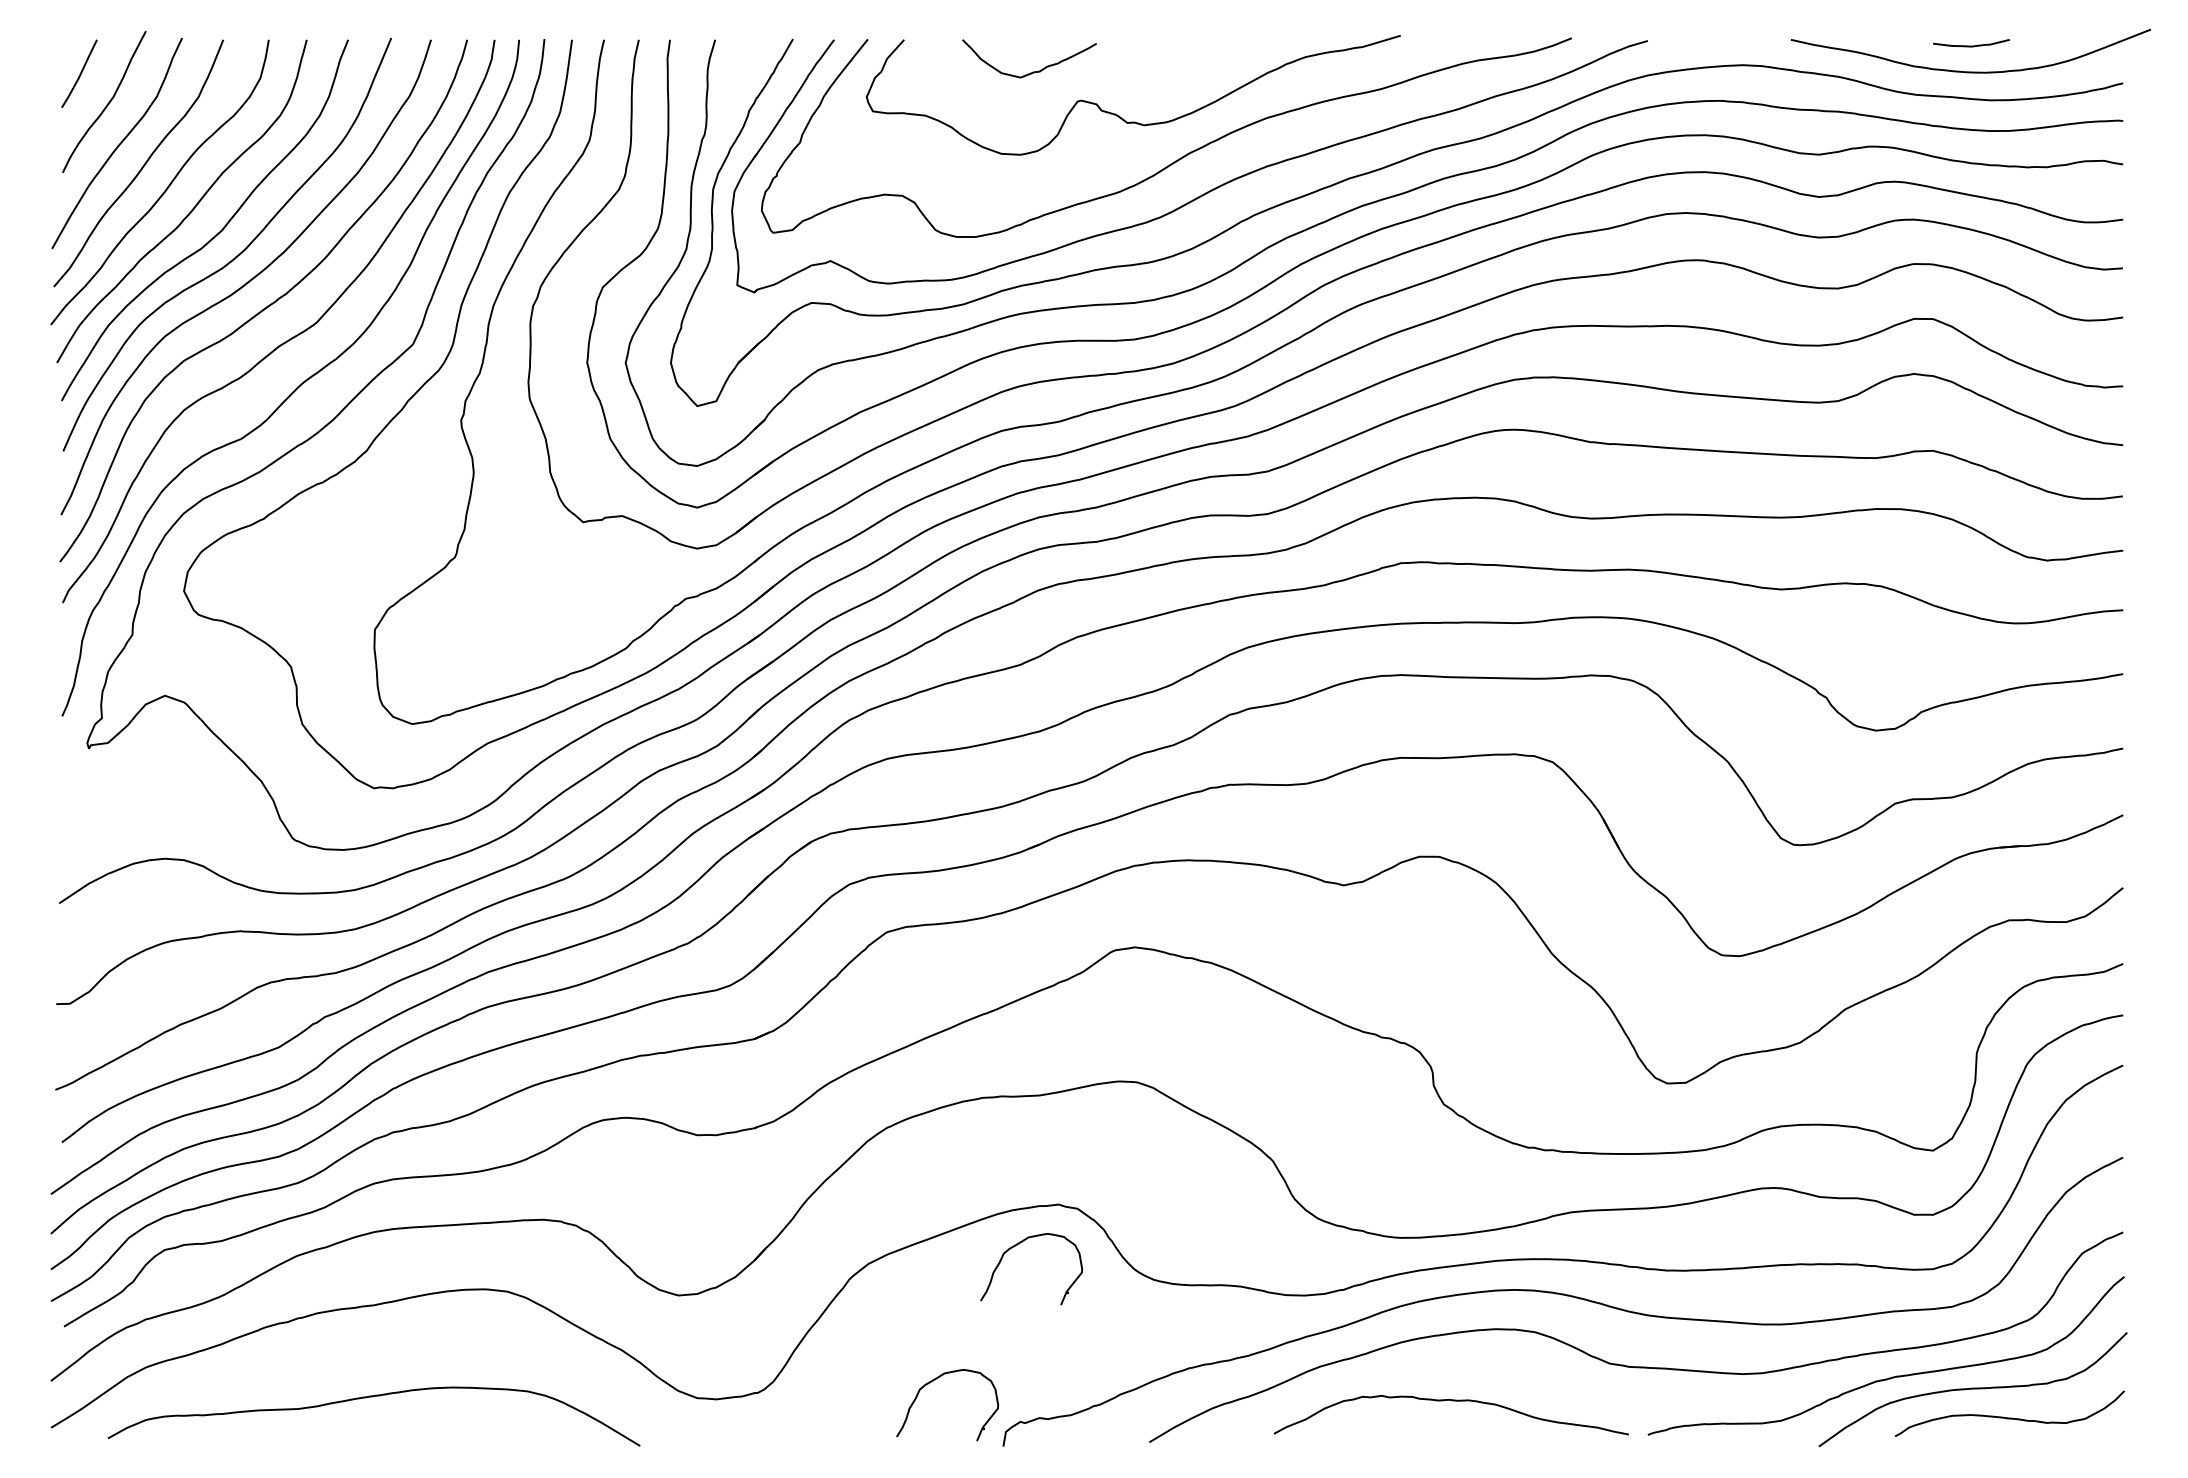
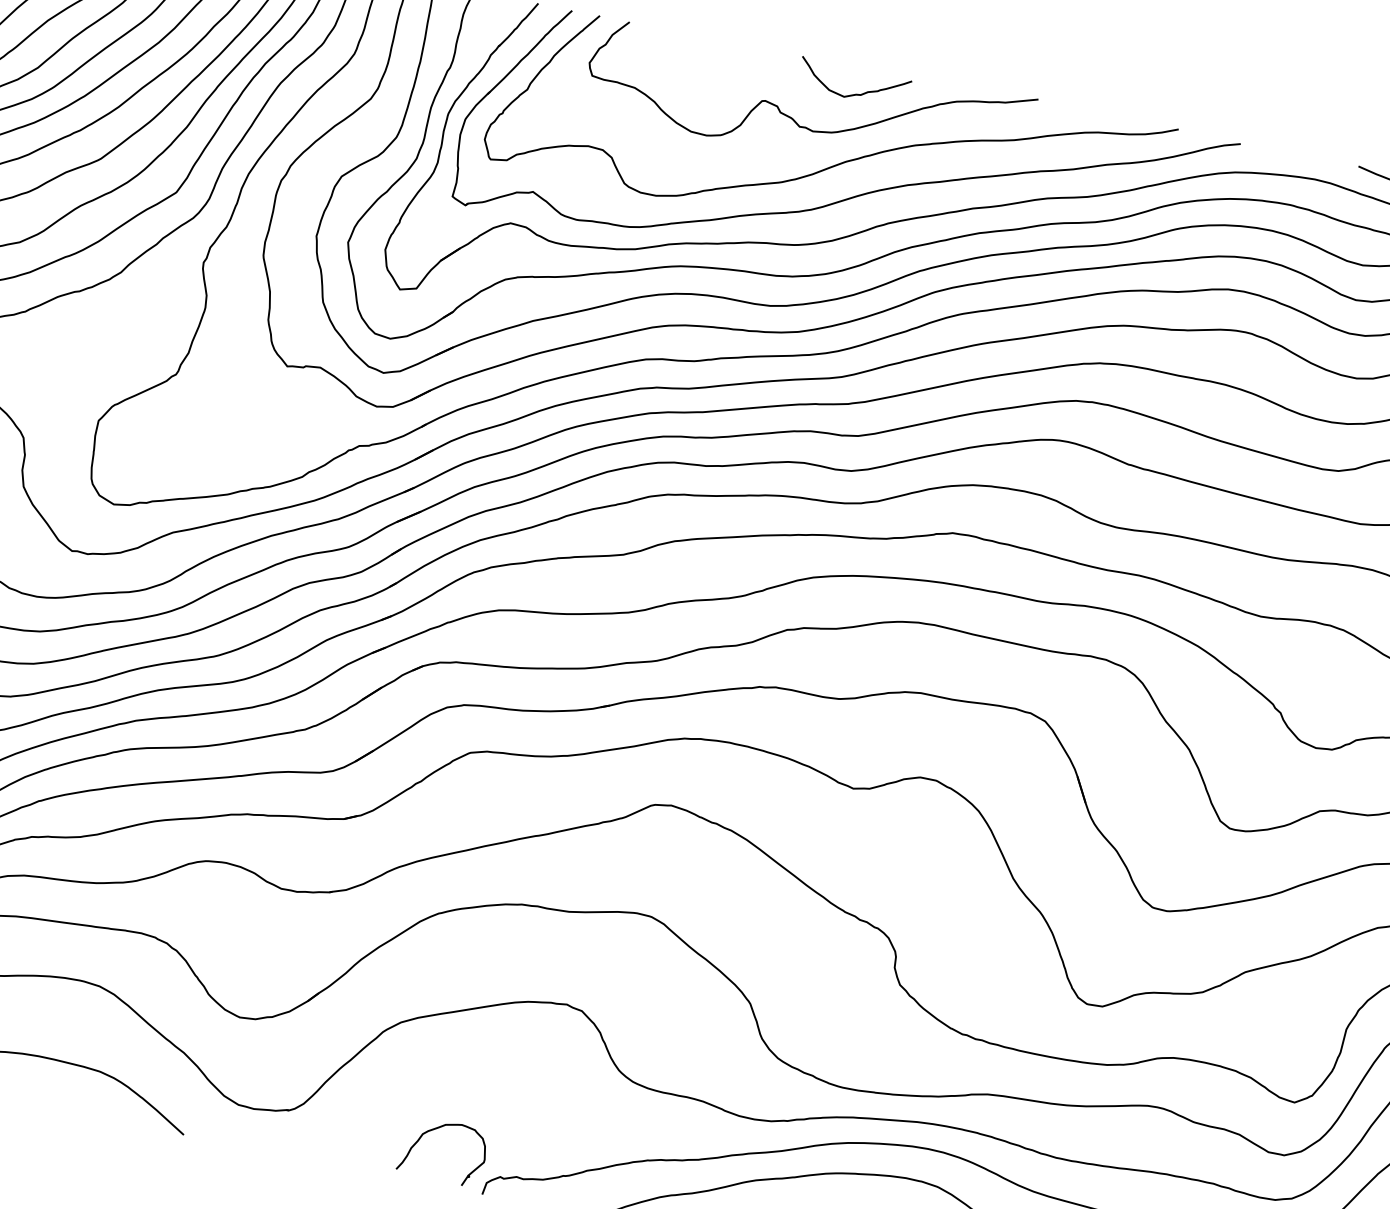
curve: (1033, 71) -> (855, 93), moved
curve: (1019, 1244) -> (528, 1031), removed

